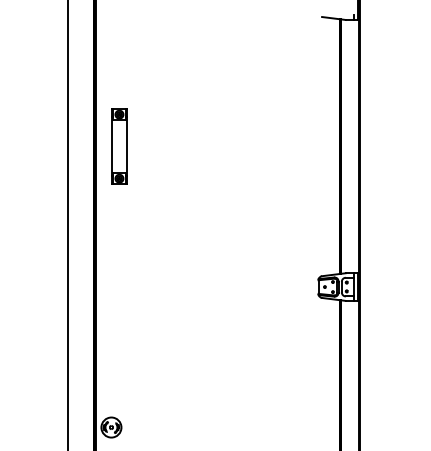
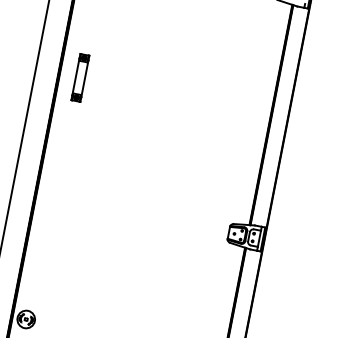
part: (119, 146) -> (80, 77), size x0.71

